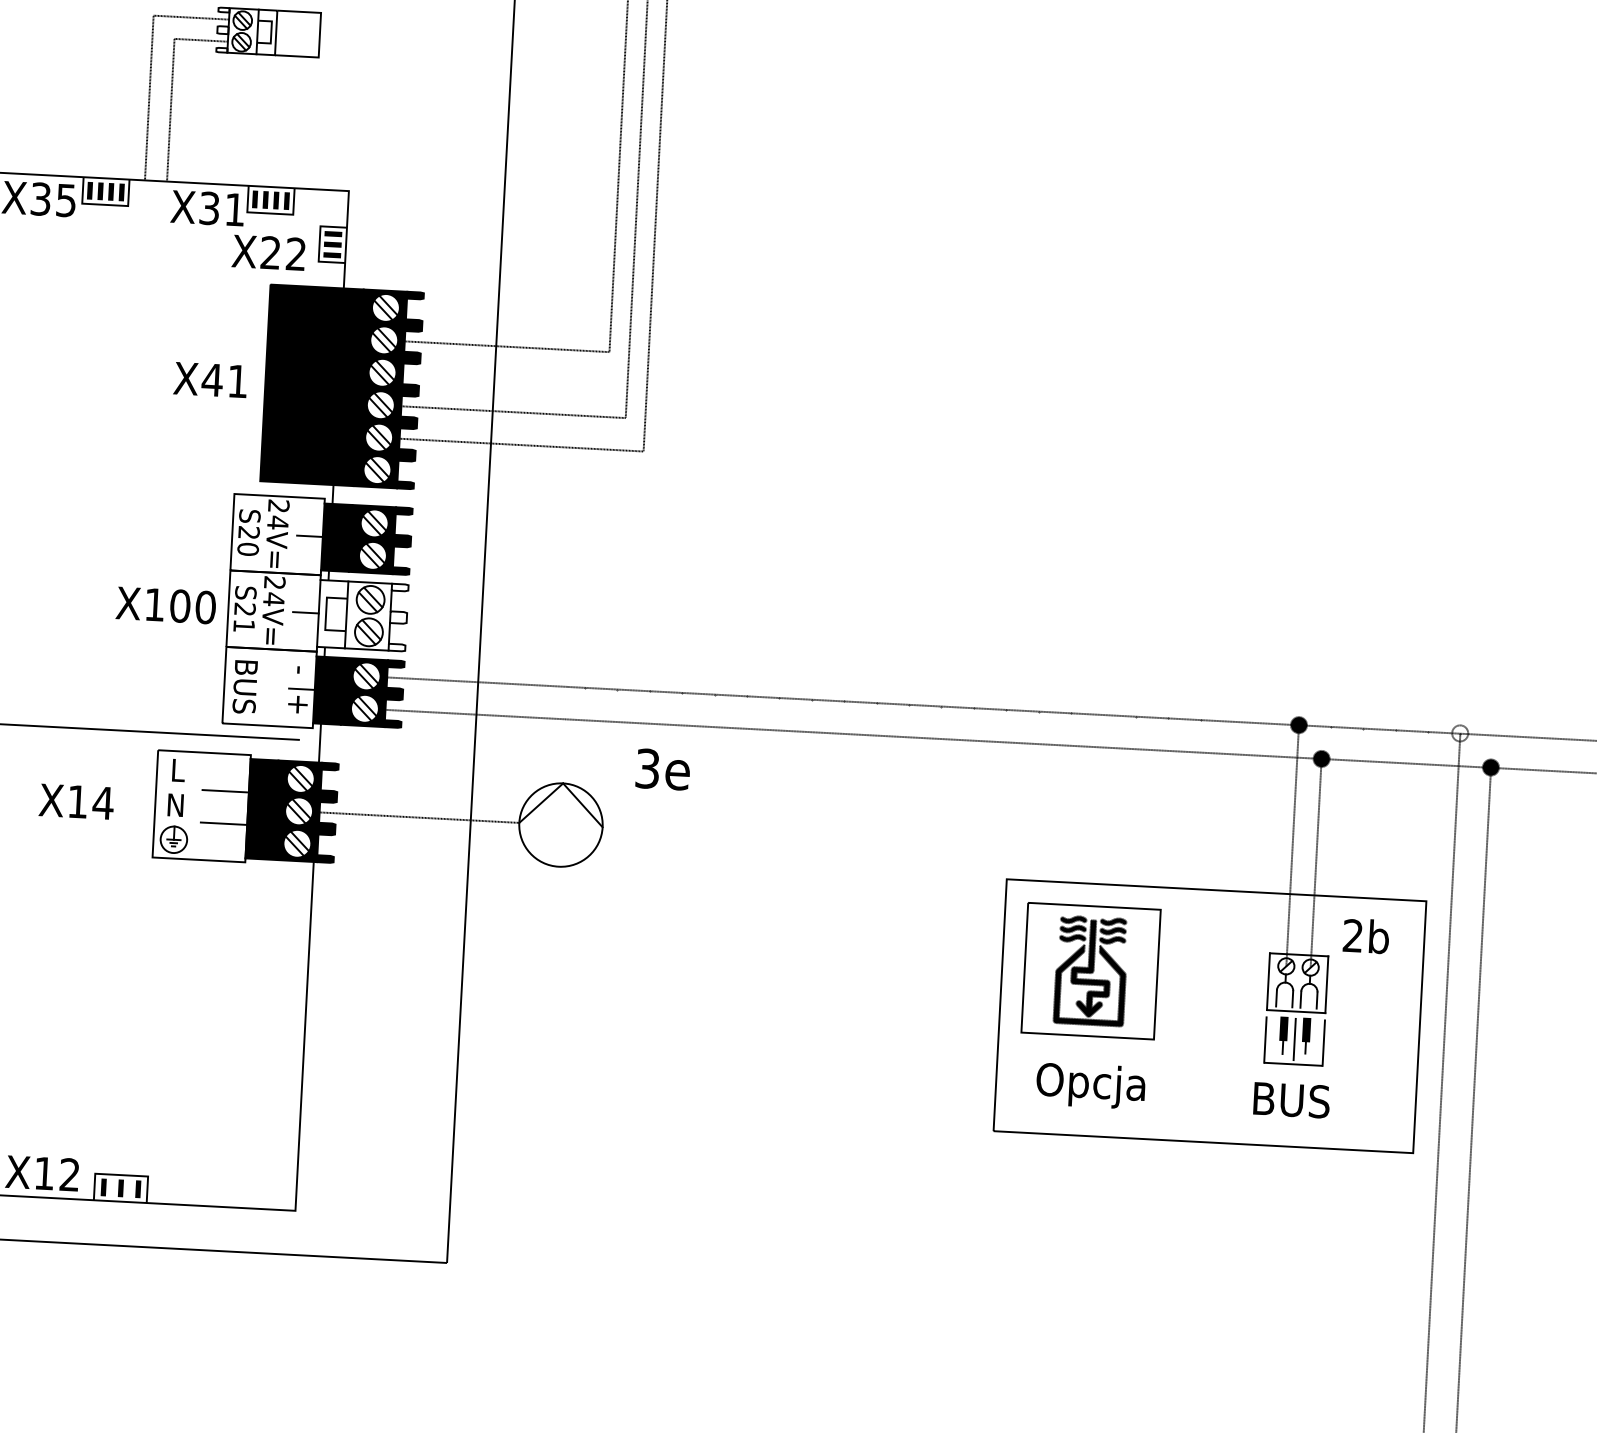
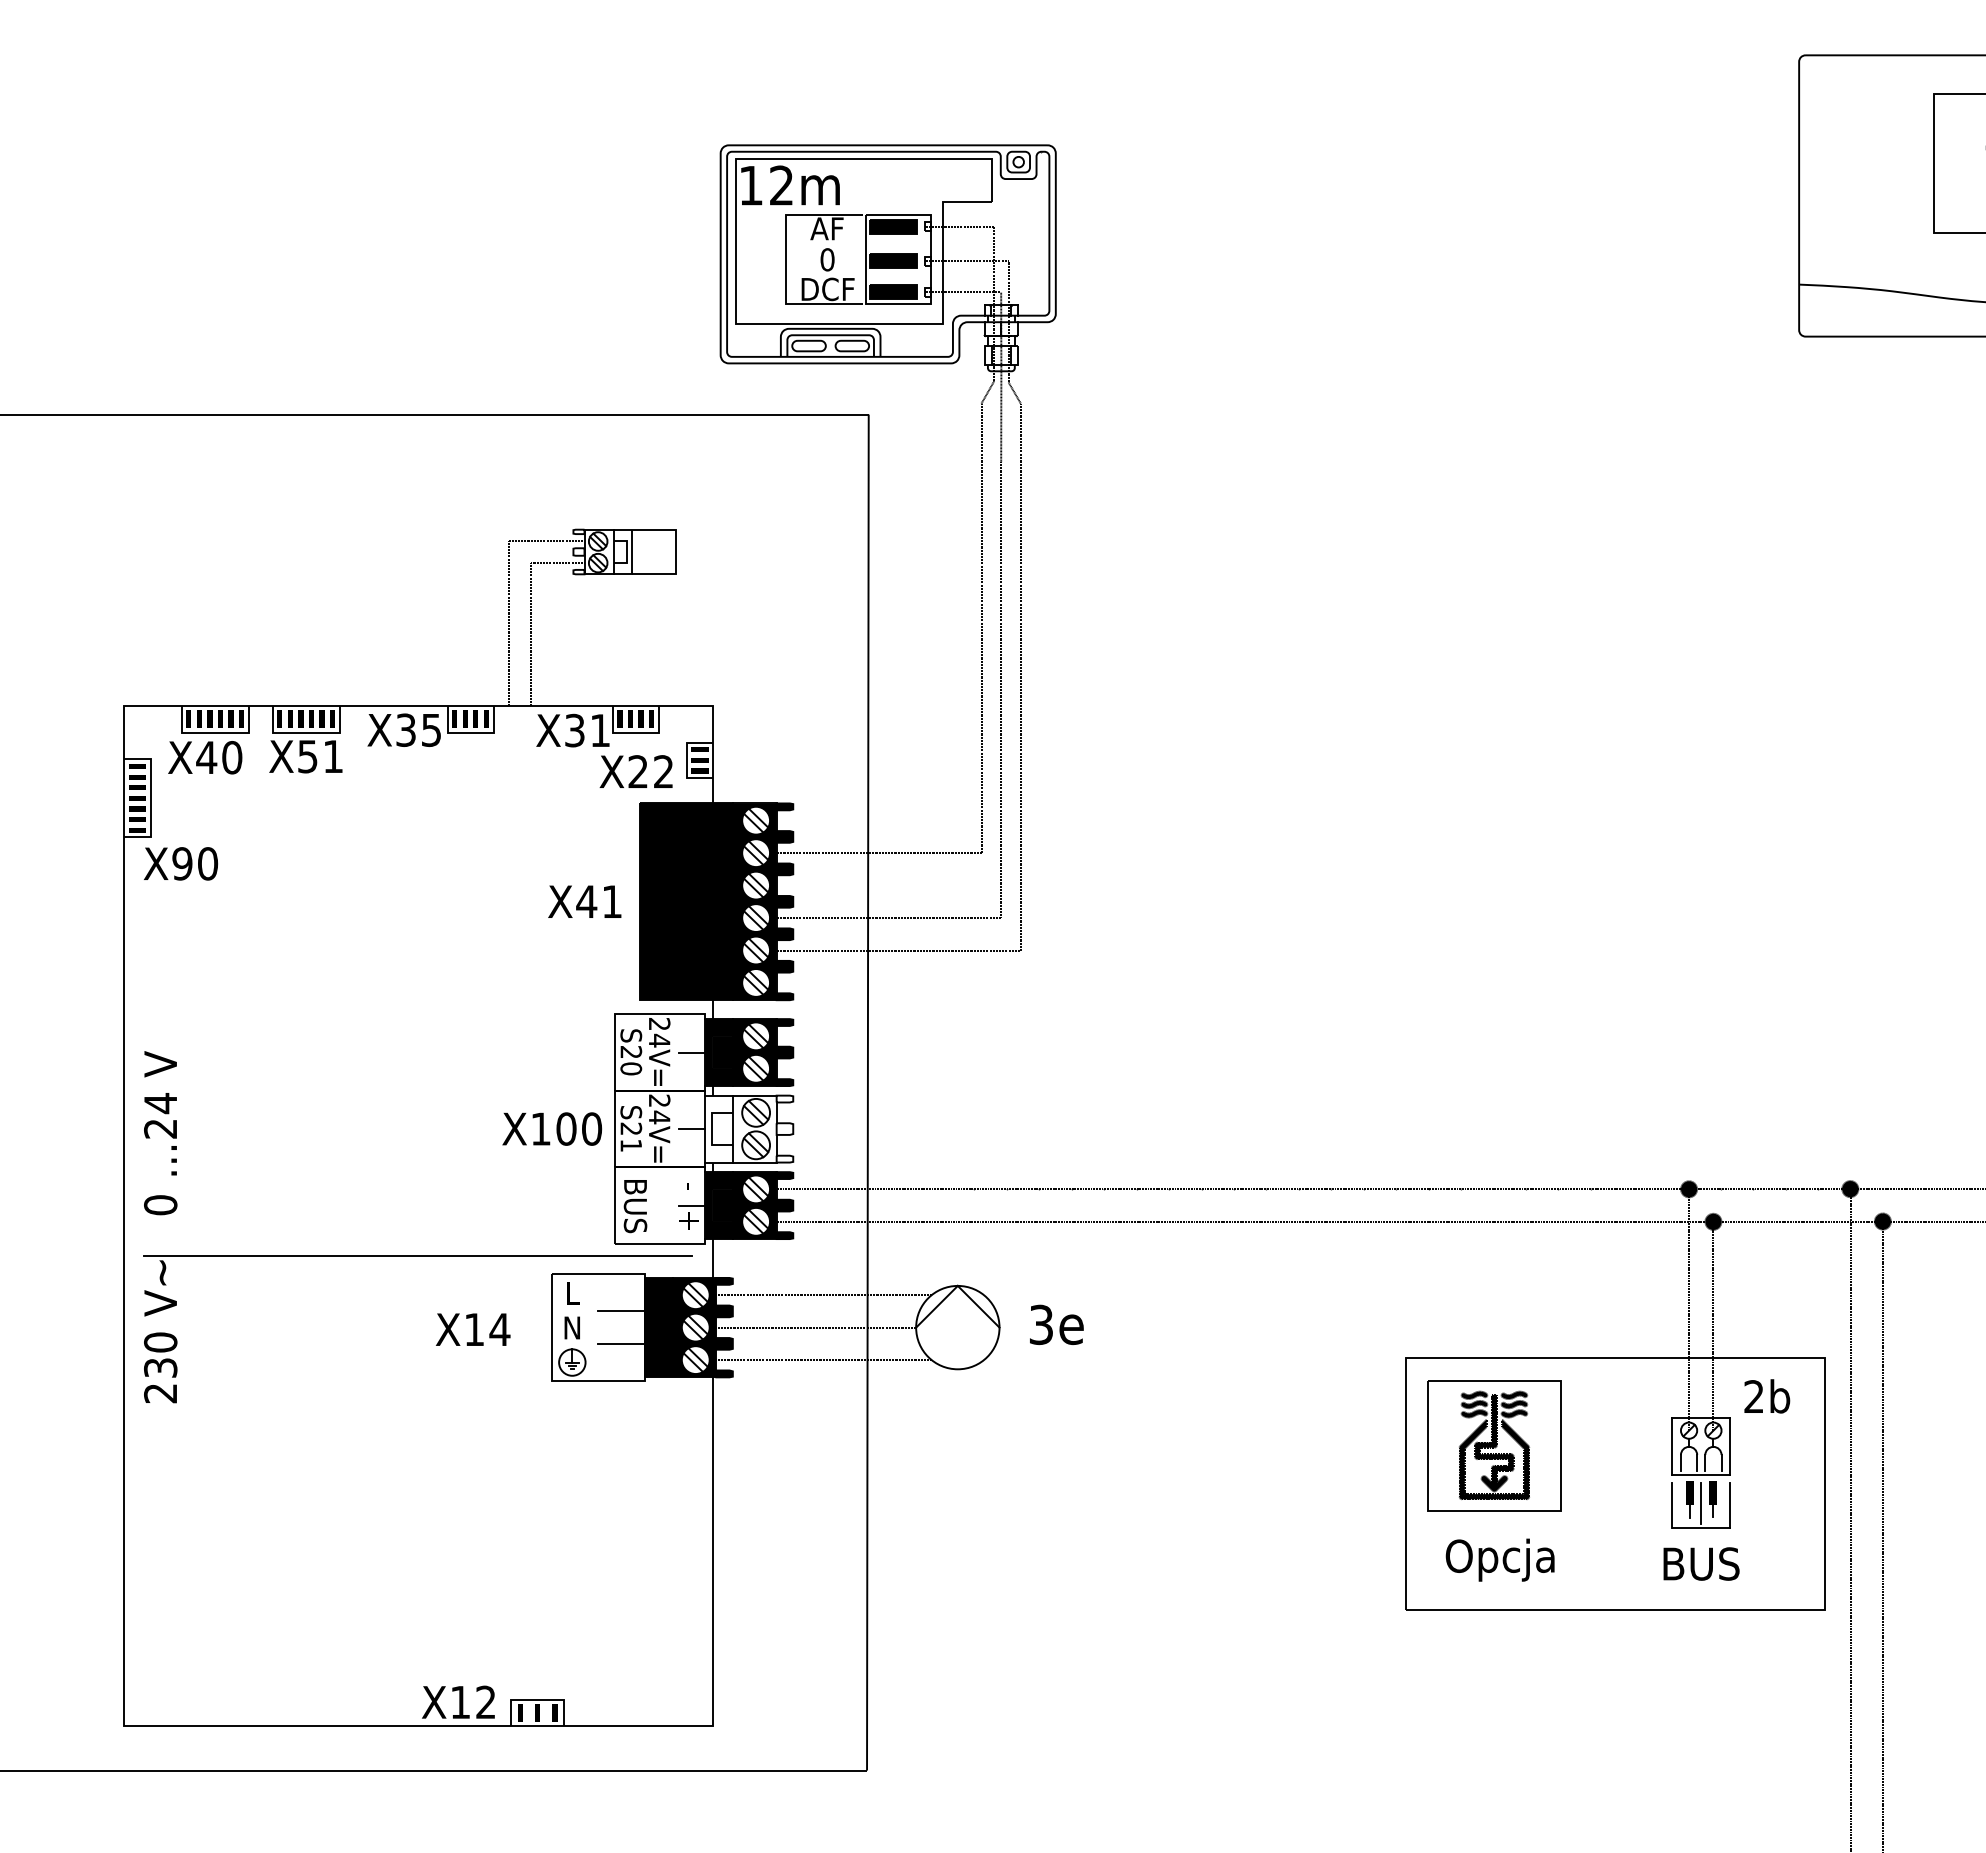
fill: (1460, 733) -> (1850, 1189), added
text: (662, 769) -> (1056, 1324), moved
line: (428, 785) -> (823, 1295), added
line: (425, 850) -> (823, 1360), added

